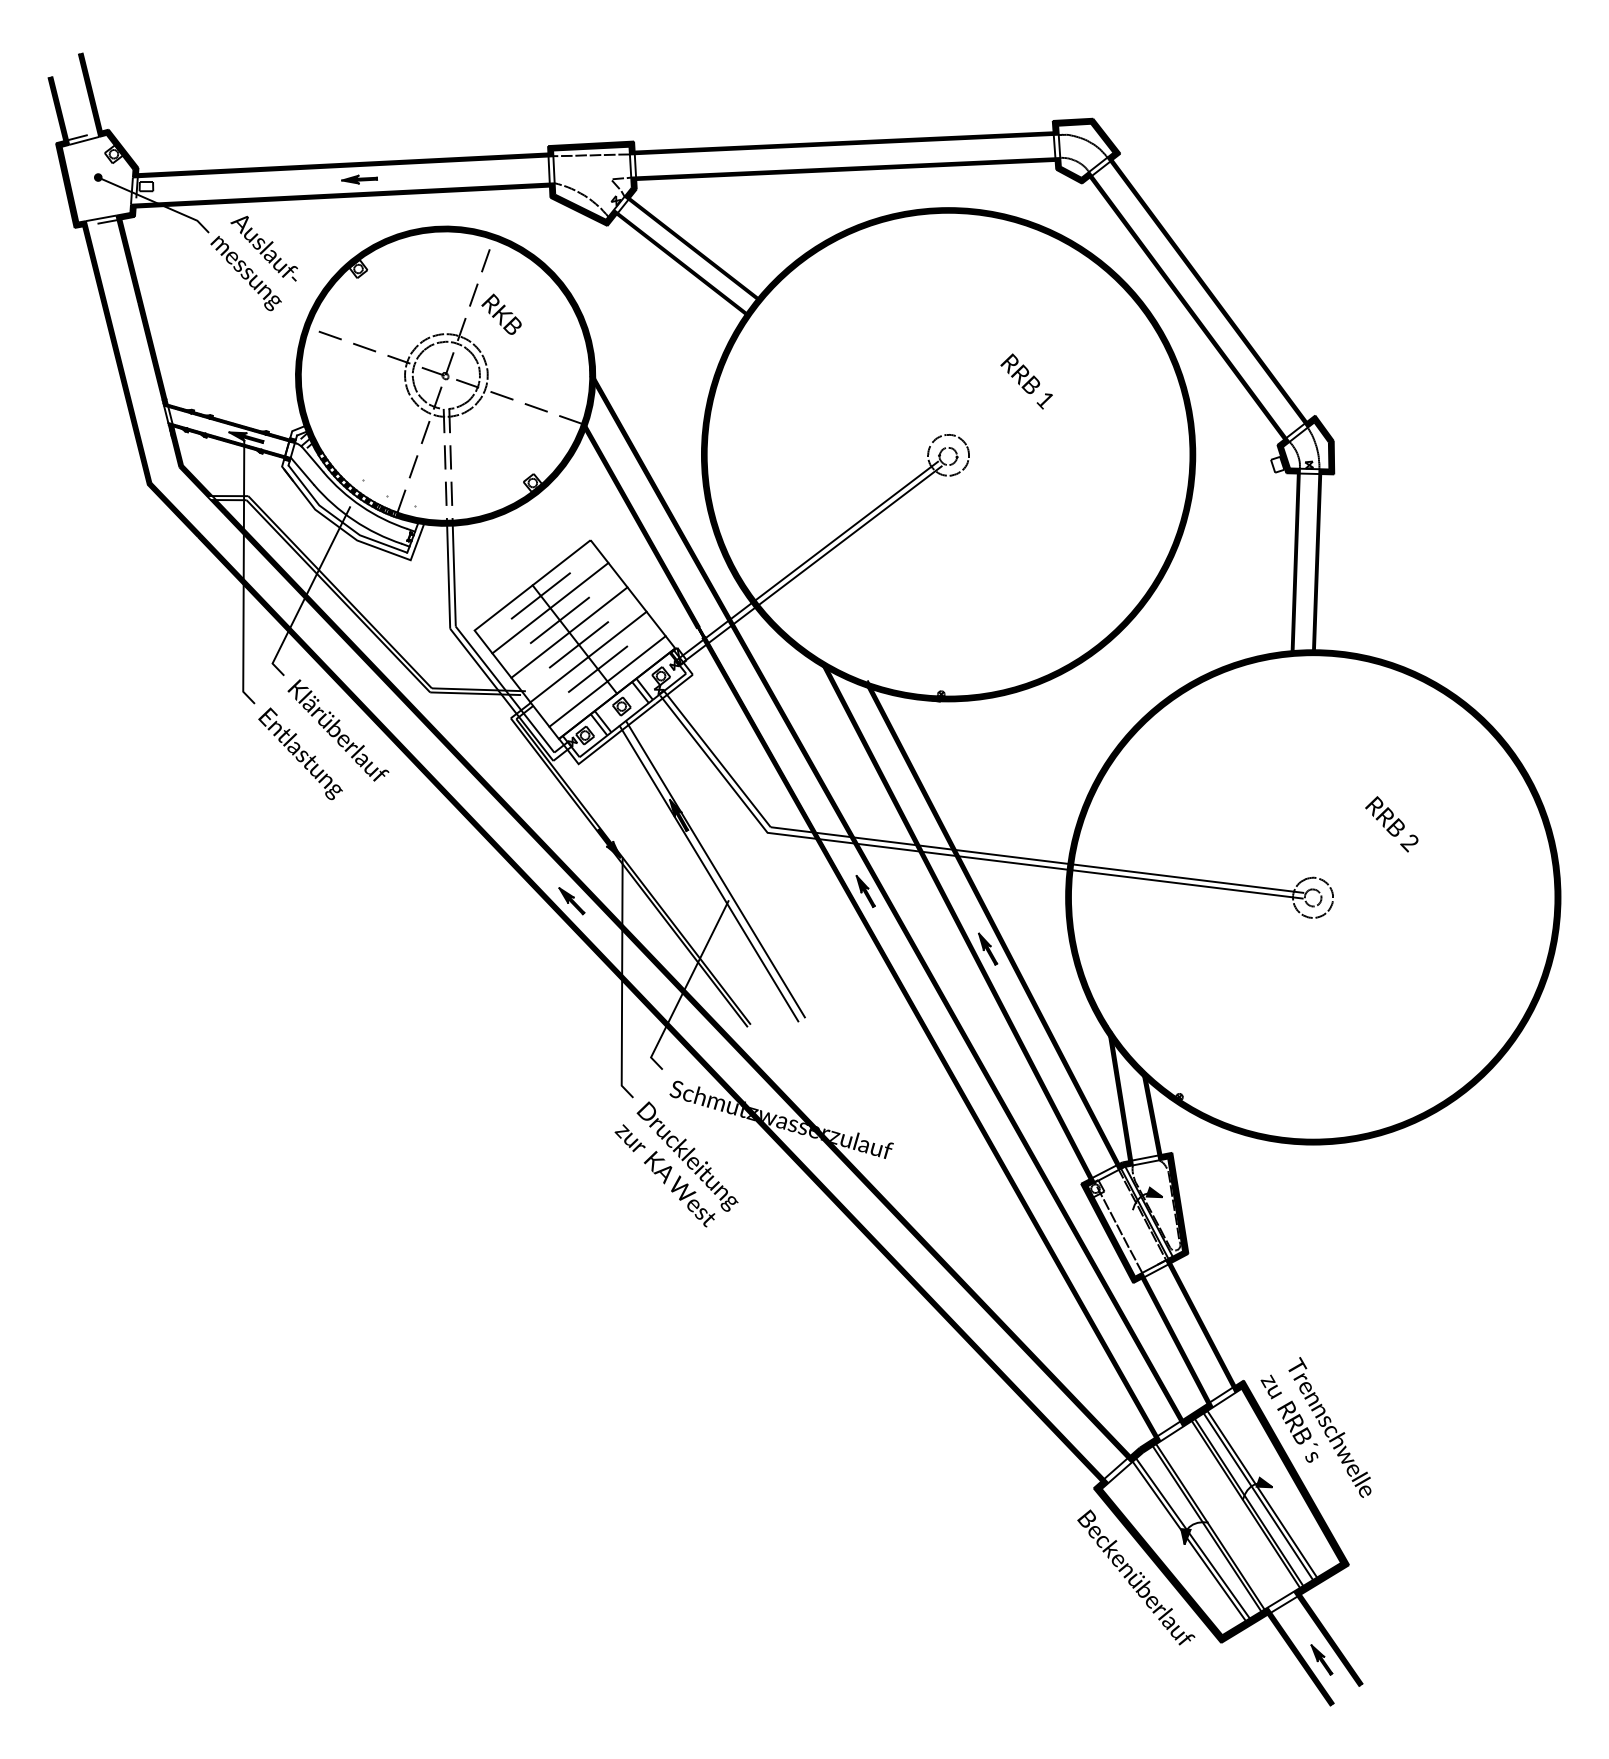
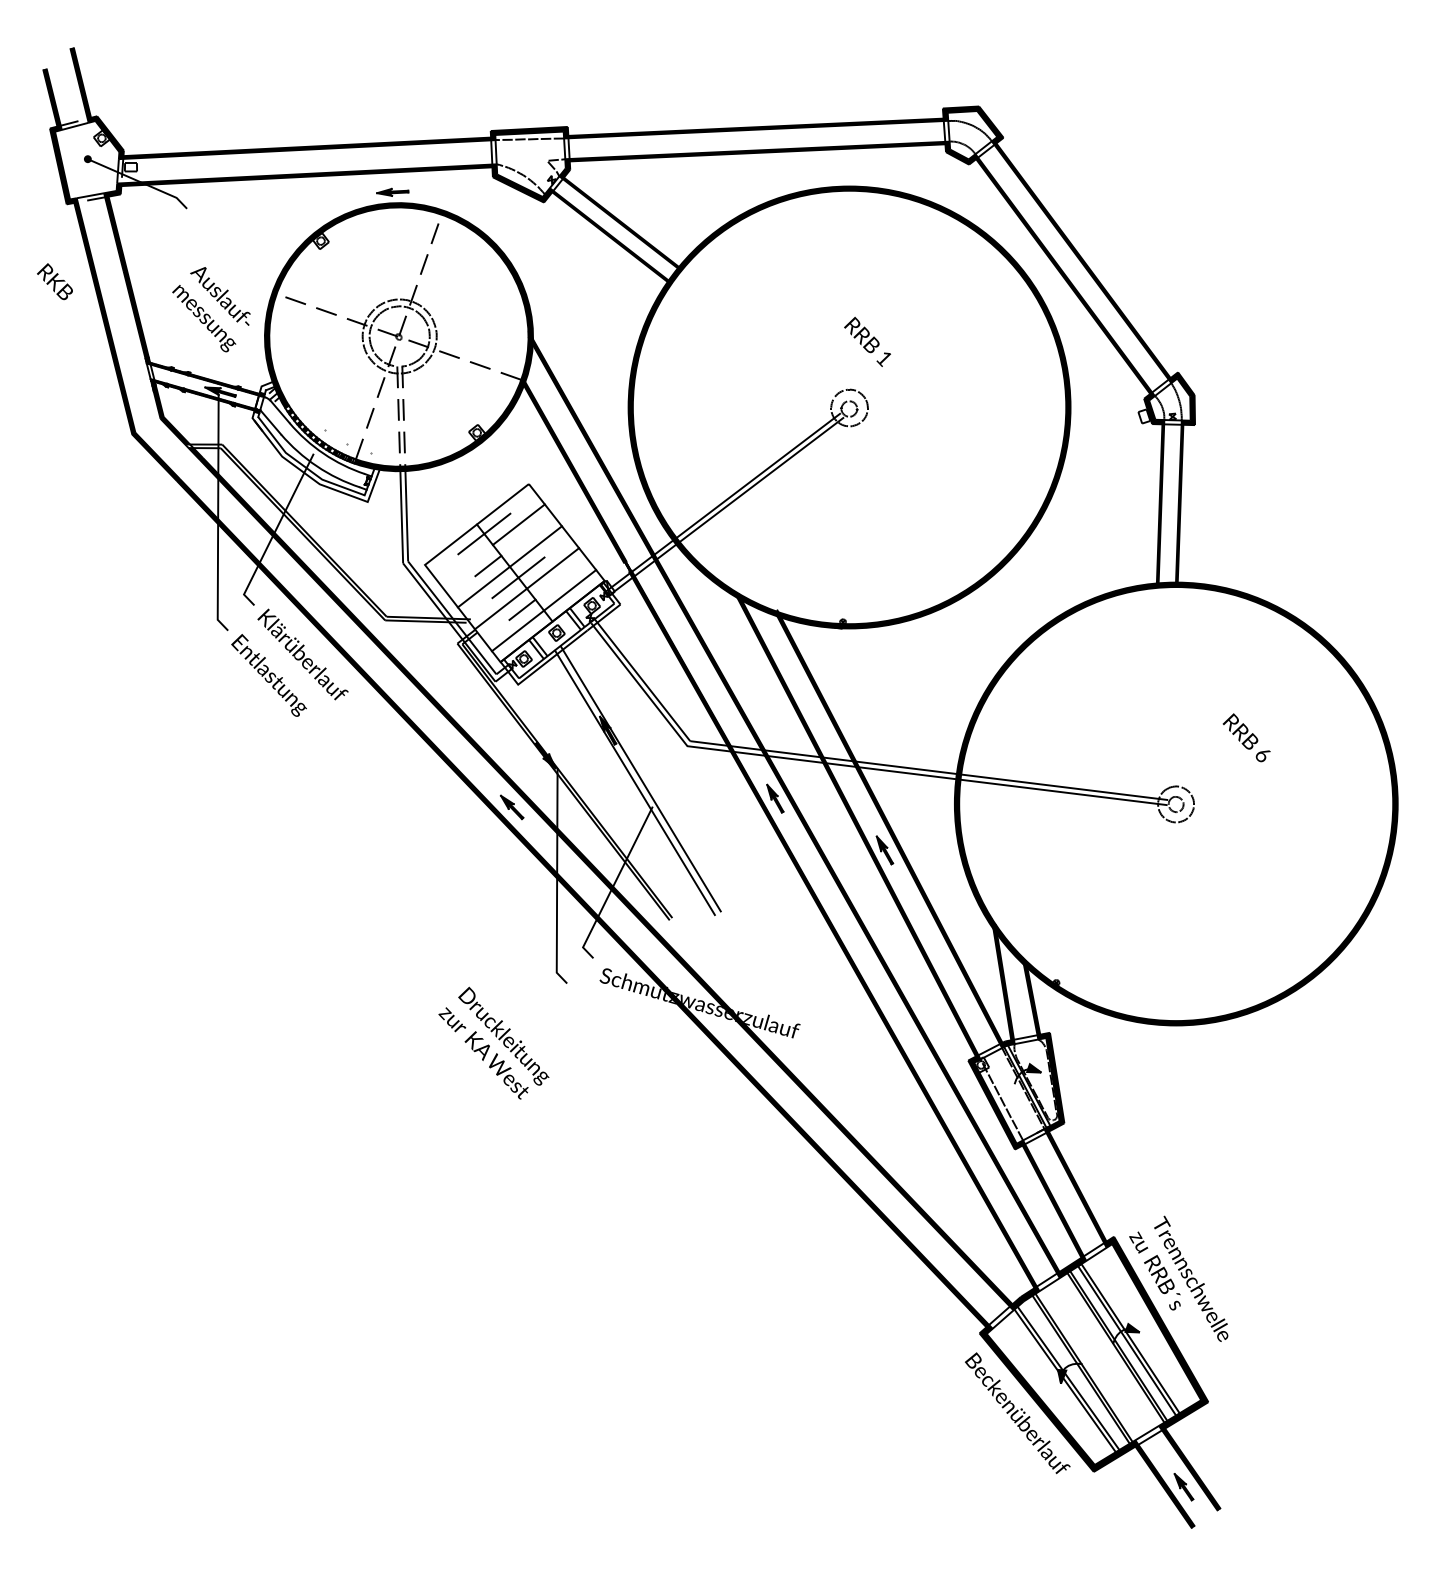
part: (359, 179) -> (392, 192), moved
text: (253, 263) -> (210, 309), moved
text: (501, 313) -> (54, 280), moved
text: (1026, 381) -> (867, 341), moved
line: (573, 608) -> (513, 545), removed
line: (521, 630) -> (466, 564), removed
line: (612, 657) -> (548, 589), removed
text: (1409, 843) -> (1262, 755), 2 -> 6
text: (676, 1164) -> (493, 1043), moved

